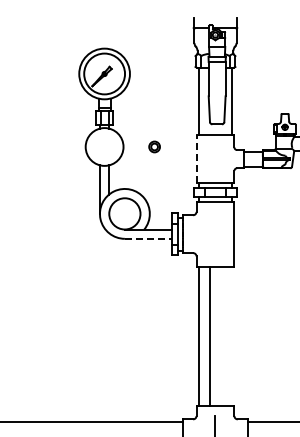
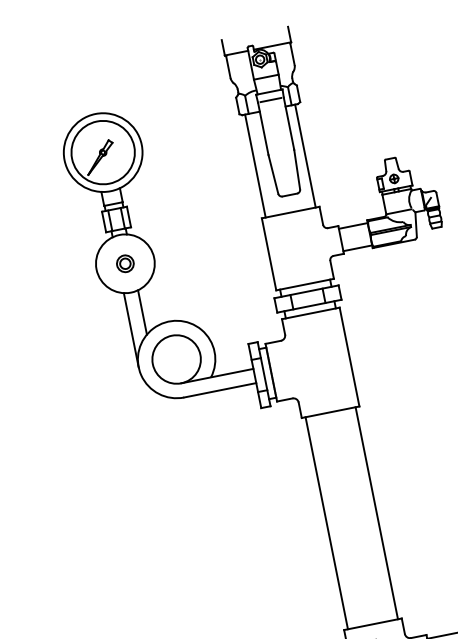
part: (154, 146) -> (125, 263), moved
line: (196, 159) -> (269, 254), dashed -> solid
line: (148, 238) -> (220, 389), dashed -> solid
line: (209, 335) -> (375, 512), moved

